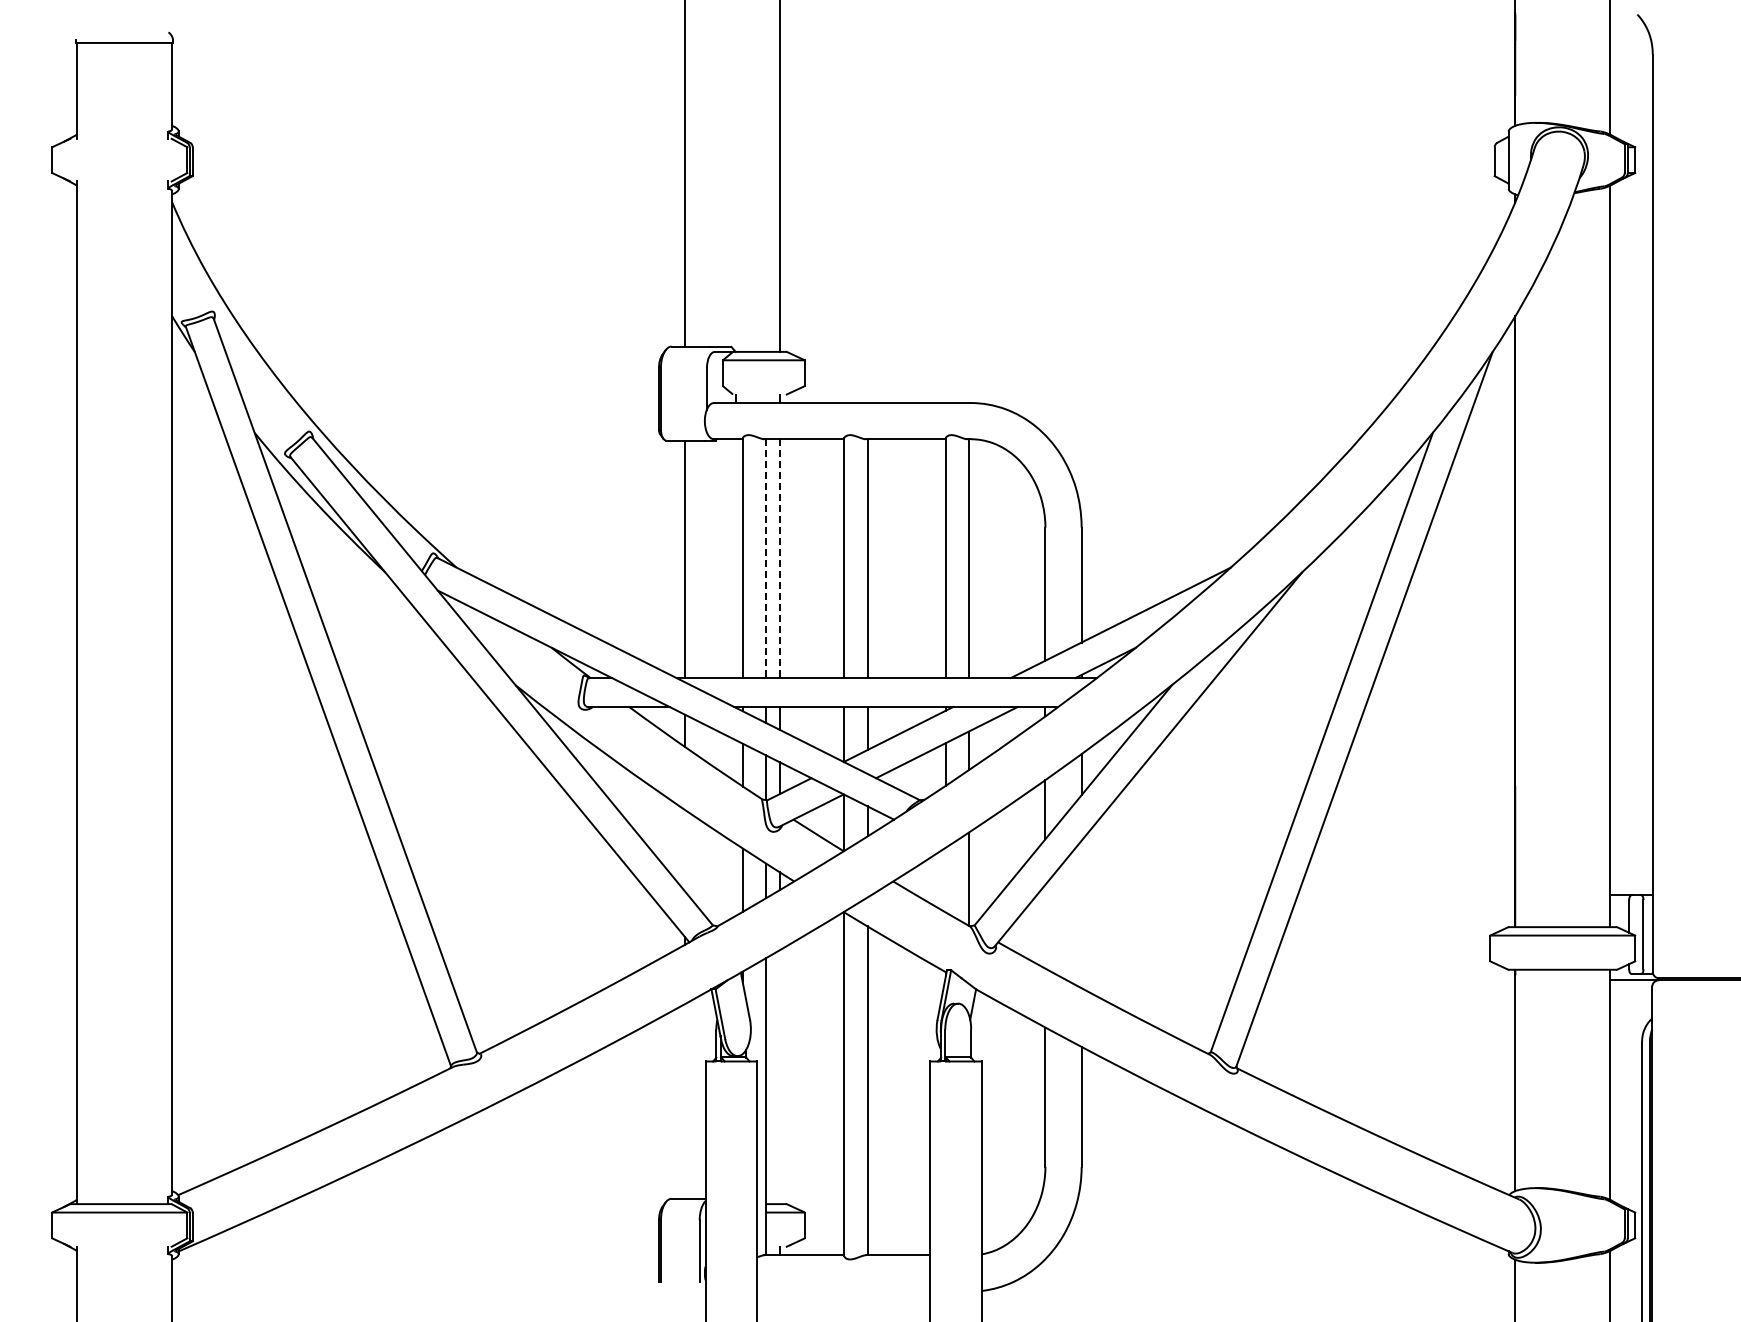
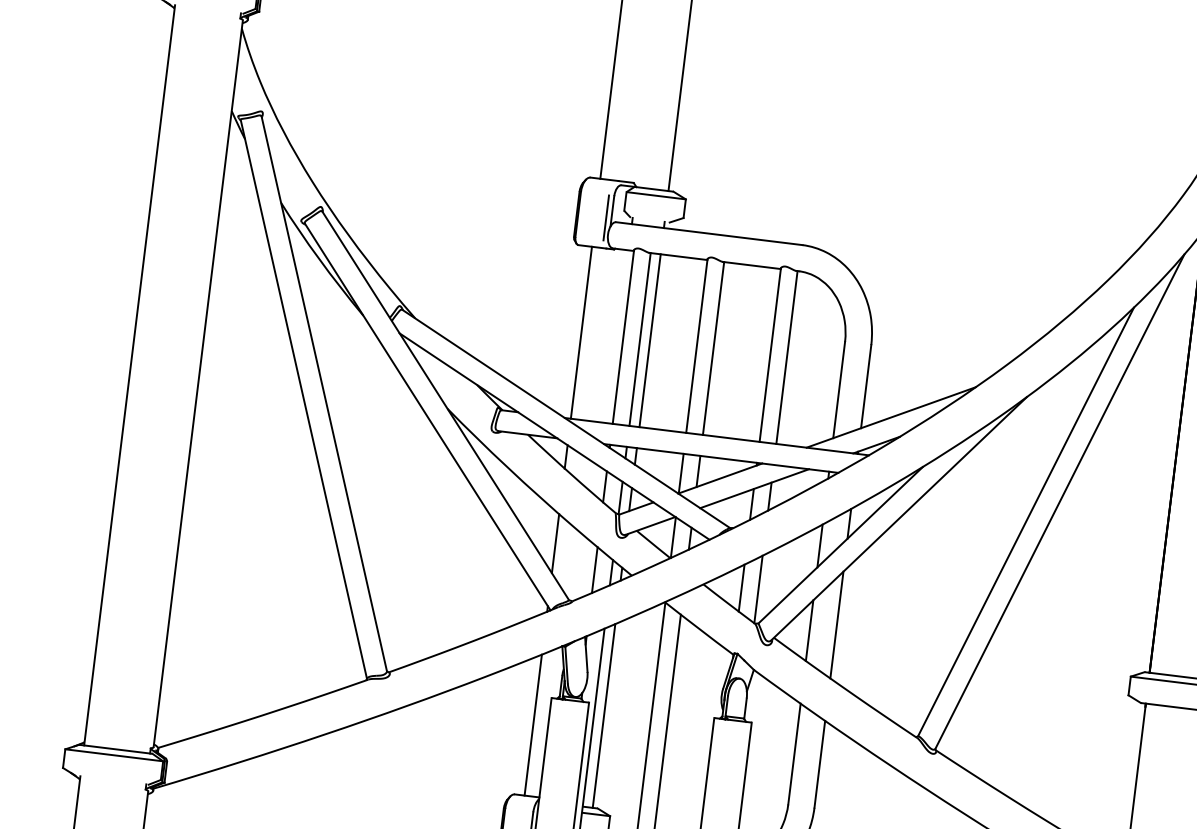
line: (699, 398) -> (606, 217), added
line: (766, 559) -> (640, 340), dashed -> solid
line: (779, 559) -> (649, 341), dashed -> solid
line: (685, 850) -> (555, 543), added
line: (945, 879) -> (741, 587), added
line: (1081, 914) -> (836, 625), added
line: (1045, 926) -> (809, 630), added
line: (779, 1077) -> (603, 716), added
line: (685, 1101) -> (533, 725), added

